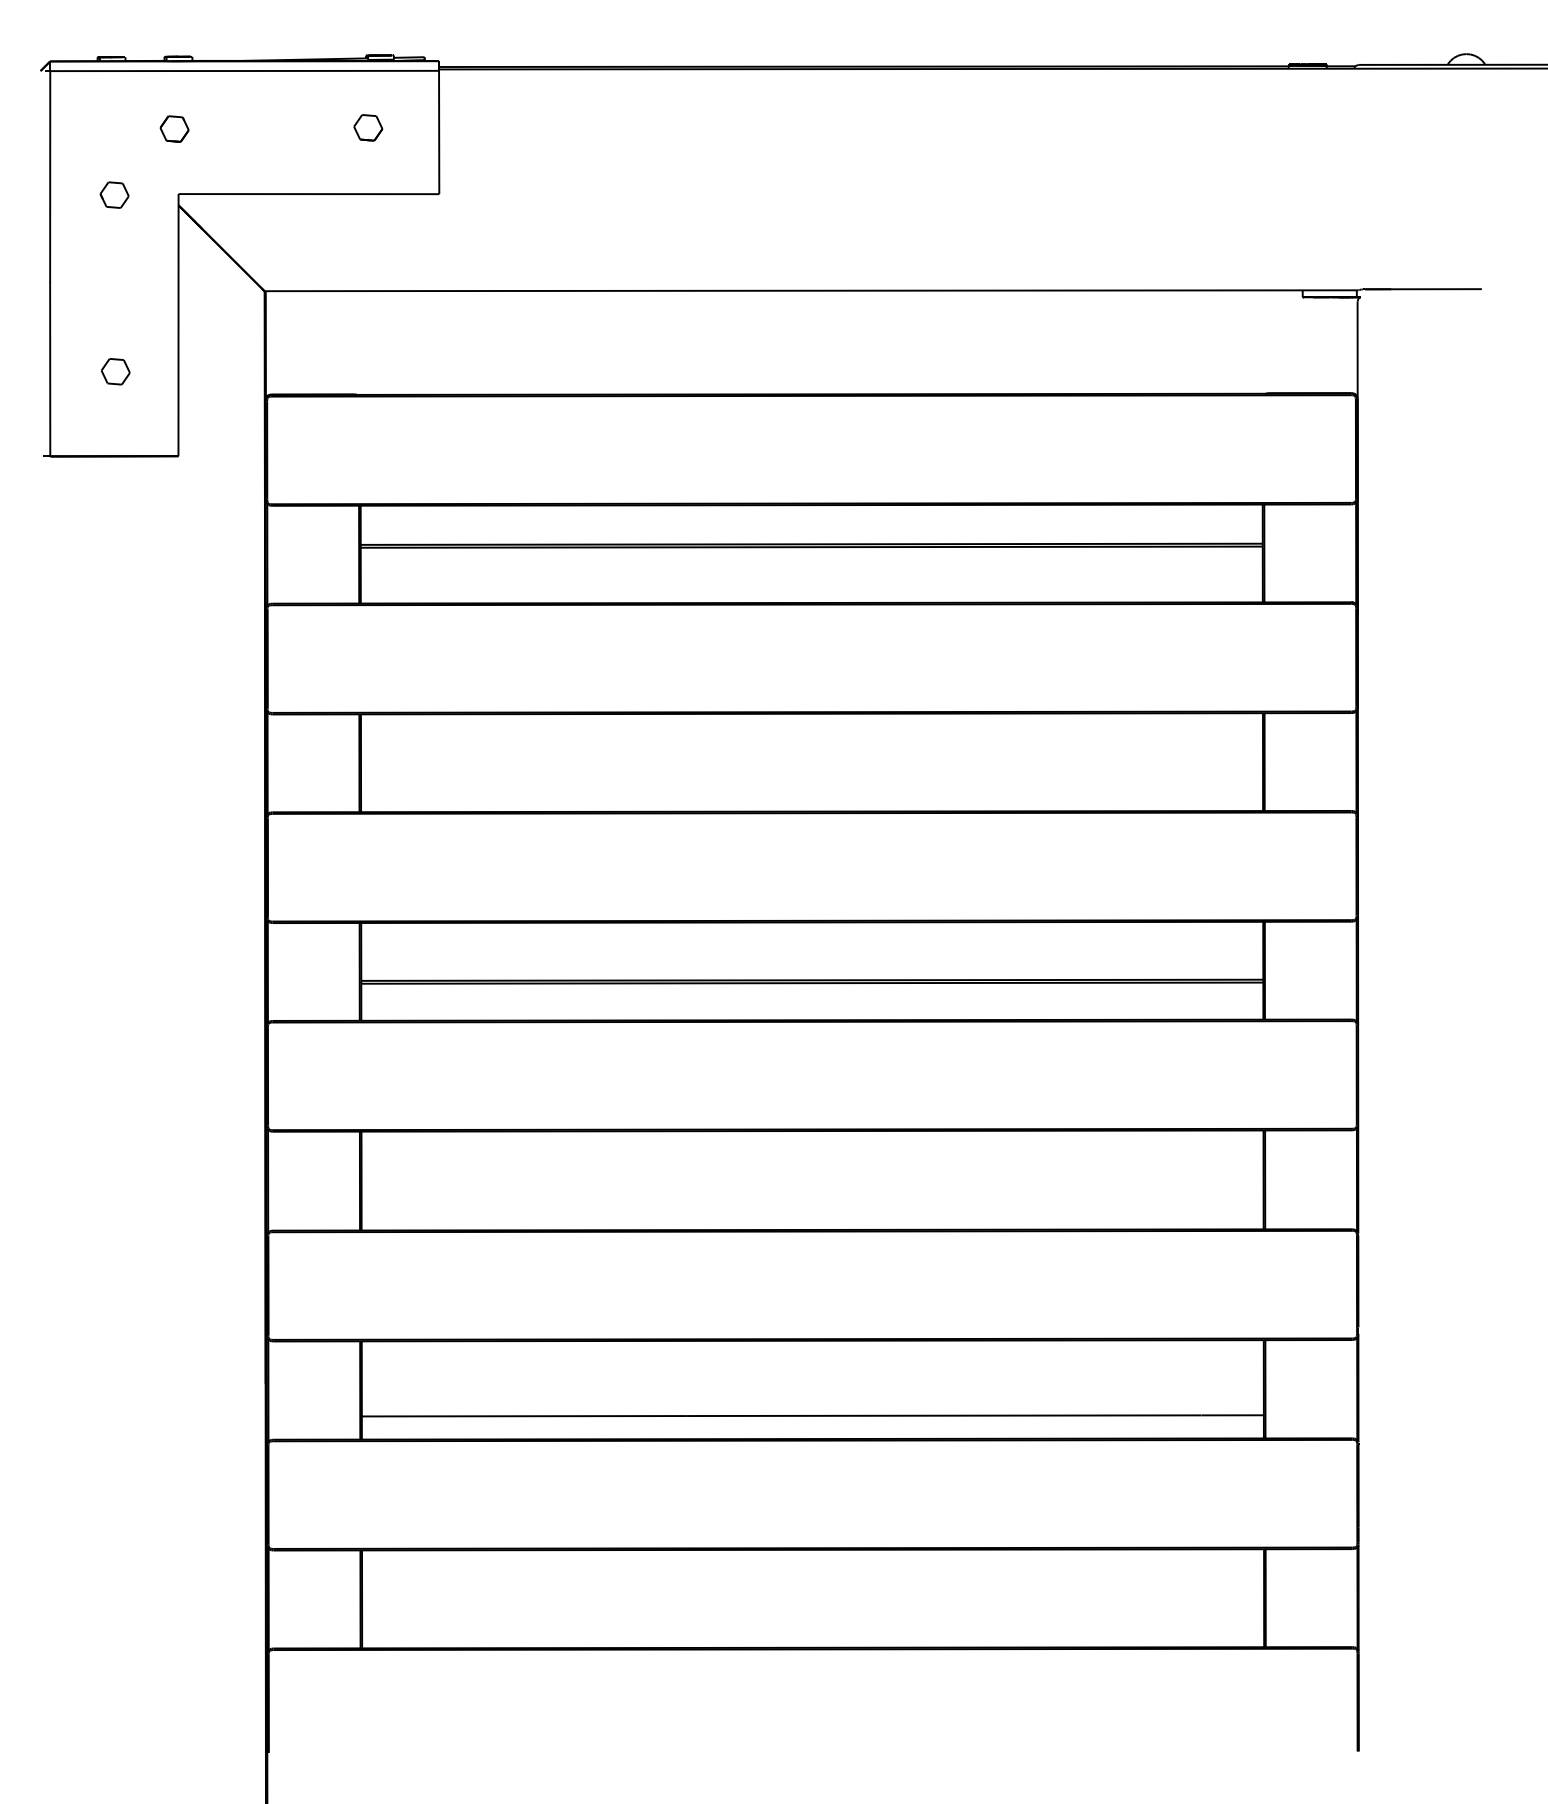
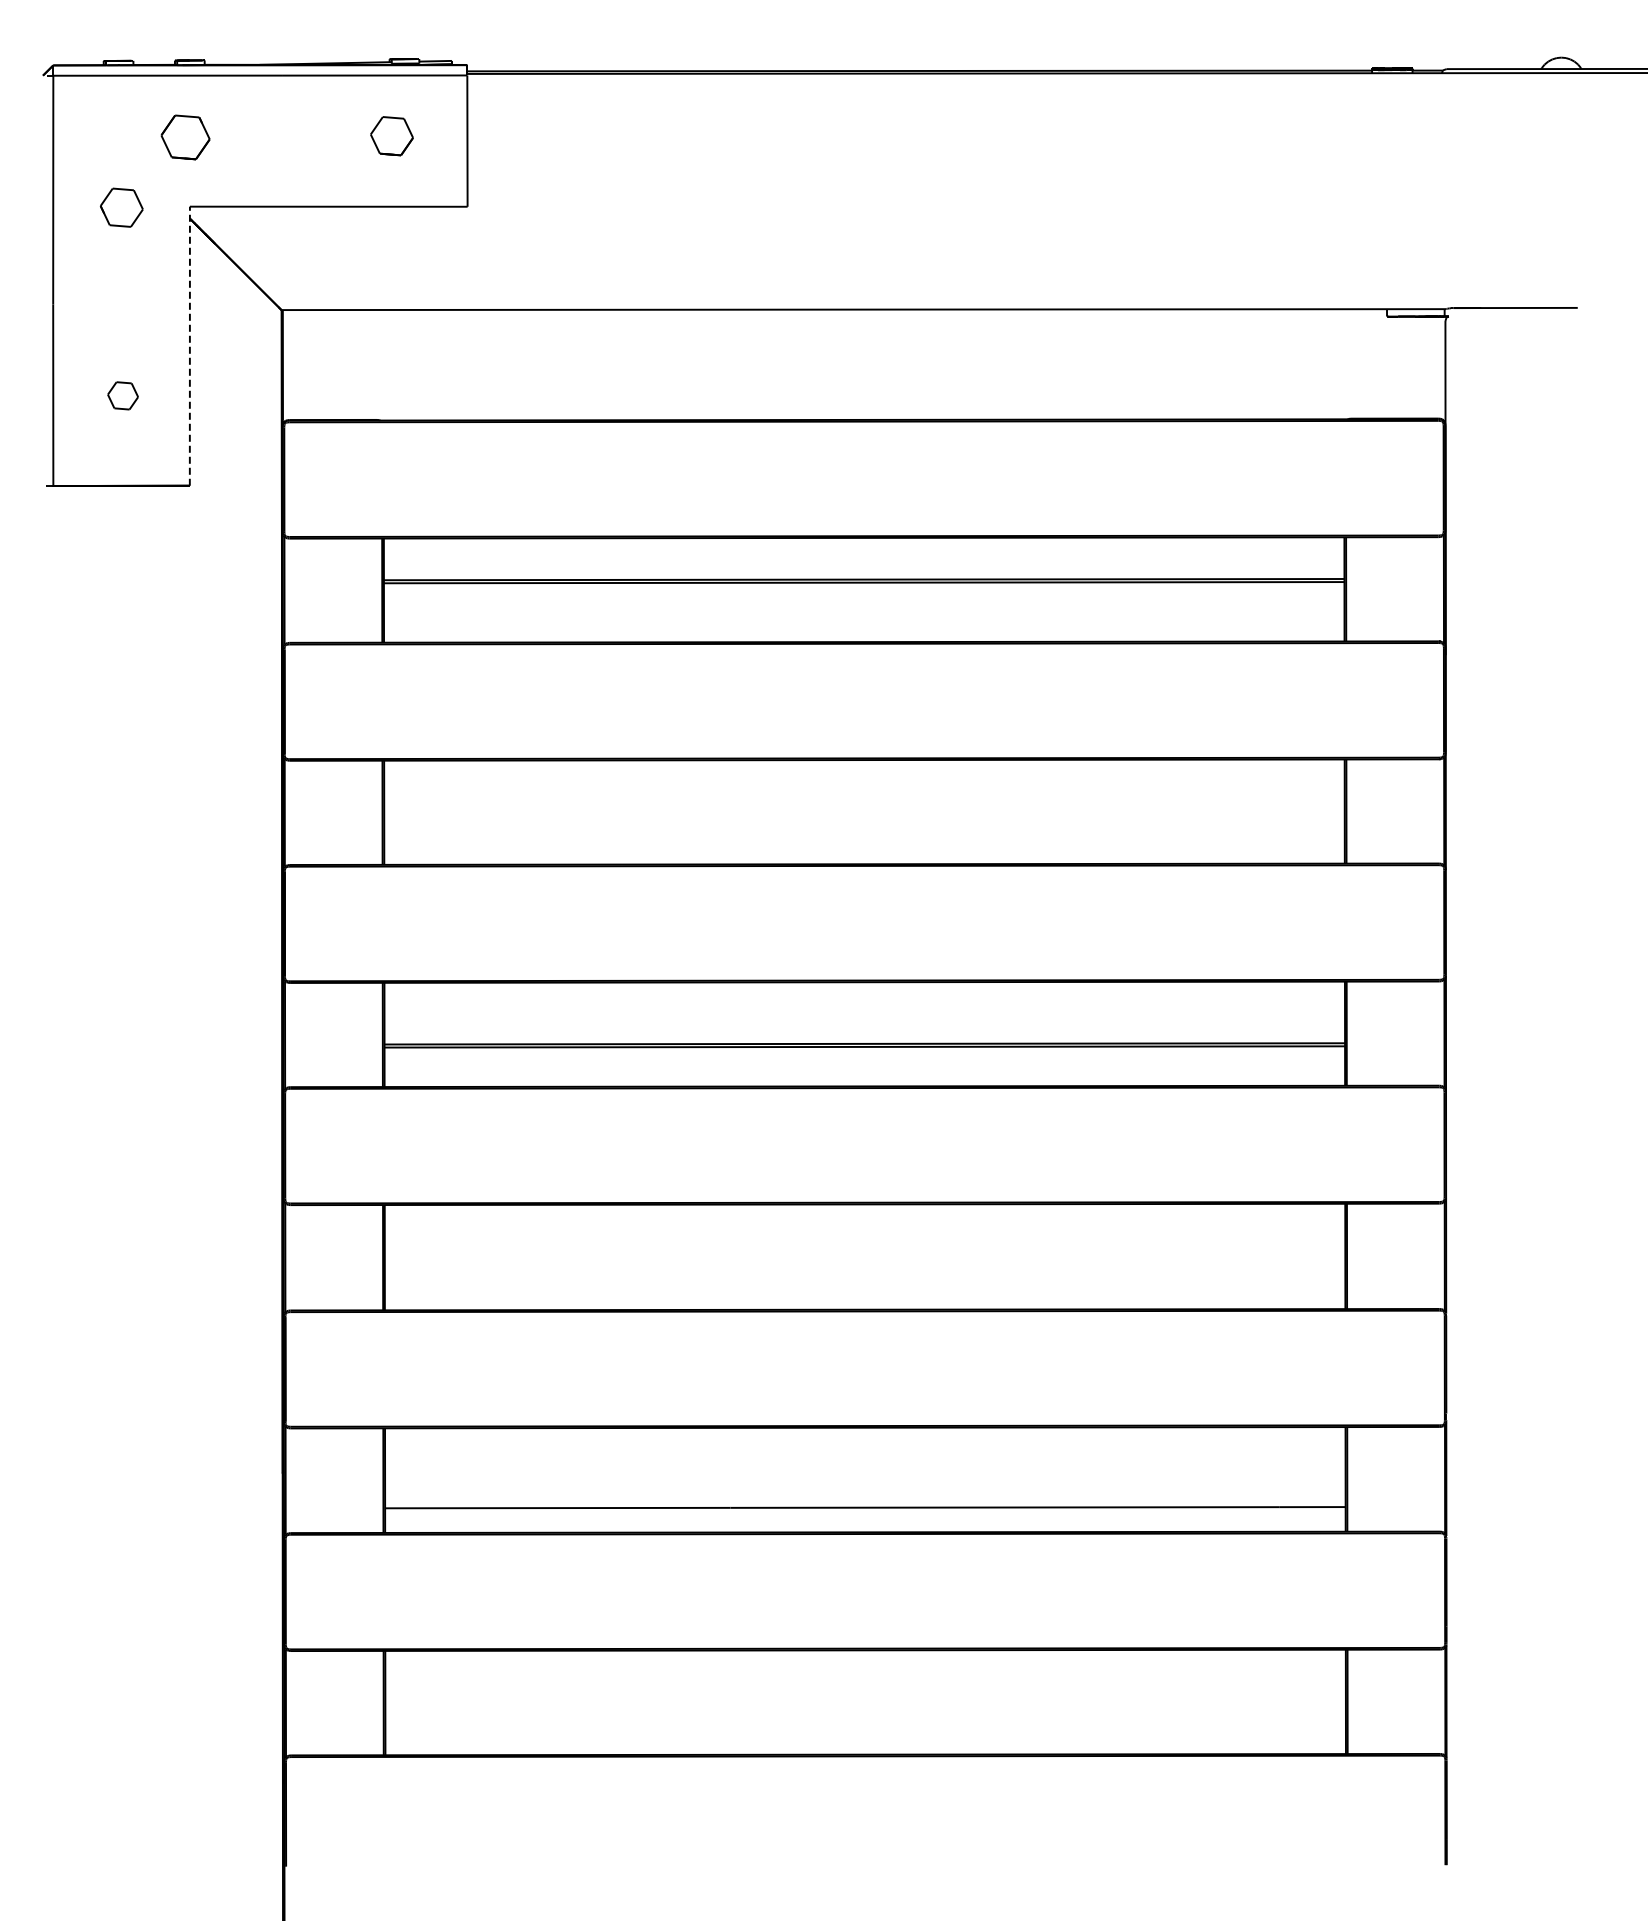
part: (367, 127) -> (391, 135), size x1.4
part: (174, 129) -> (185, 137), size x1.6
part: (114, 194) -> (121, 207), size x1.4
line: (178, 325) -> (189, 346), solid -> dashed

